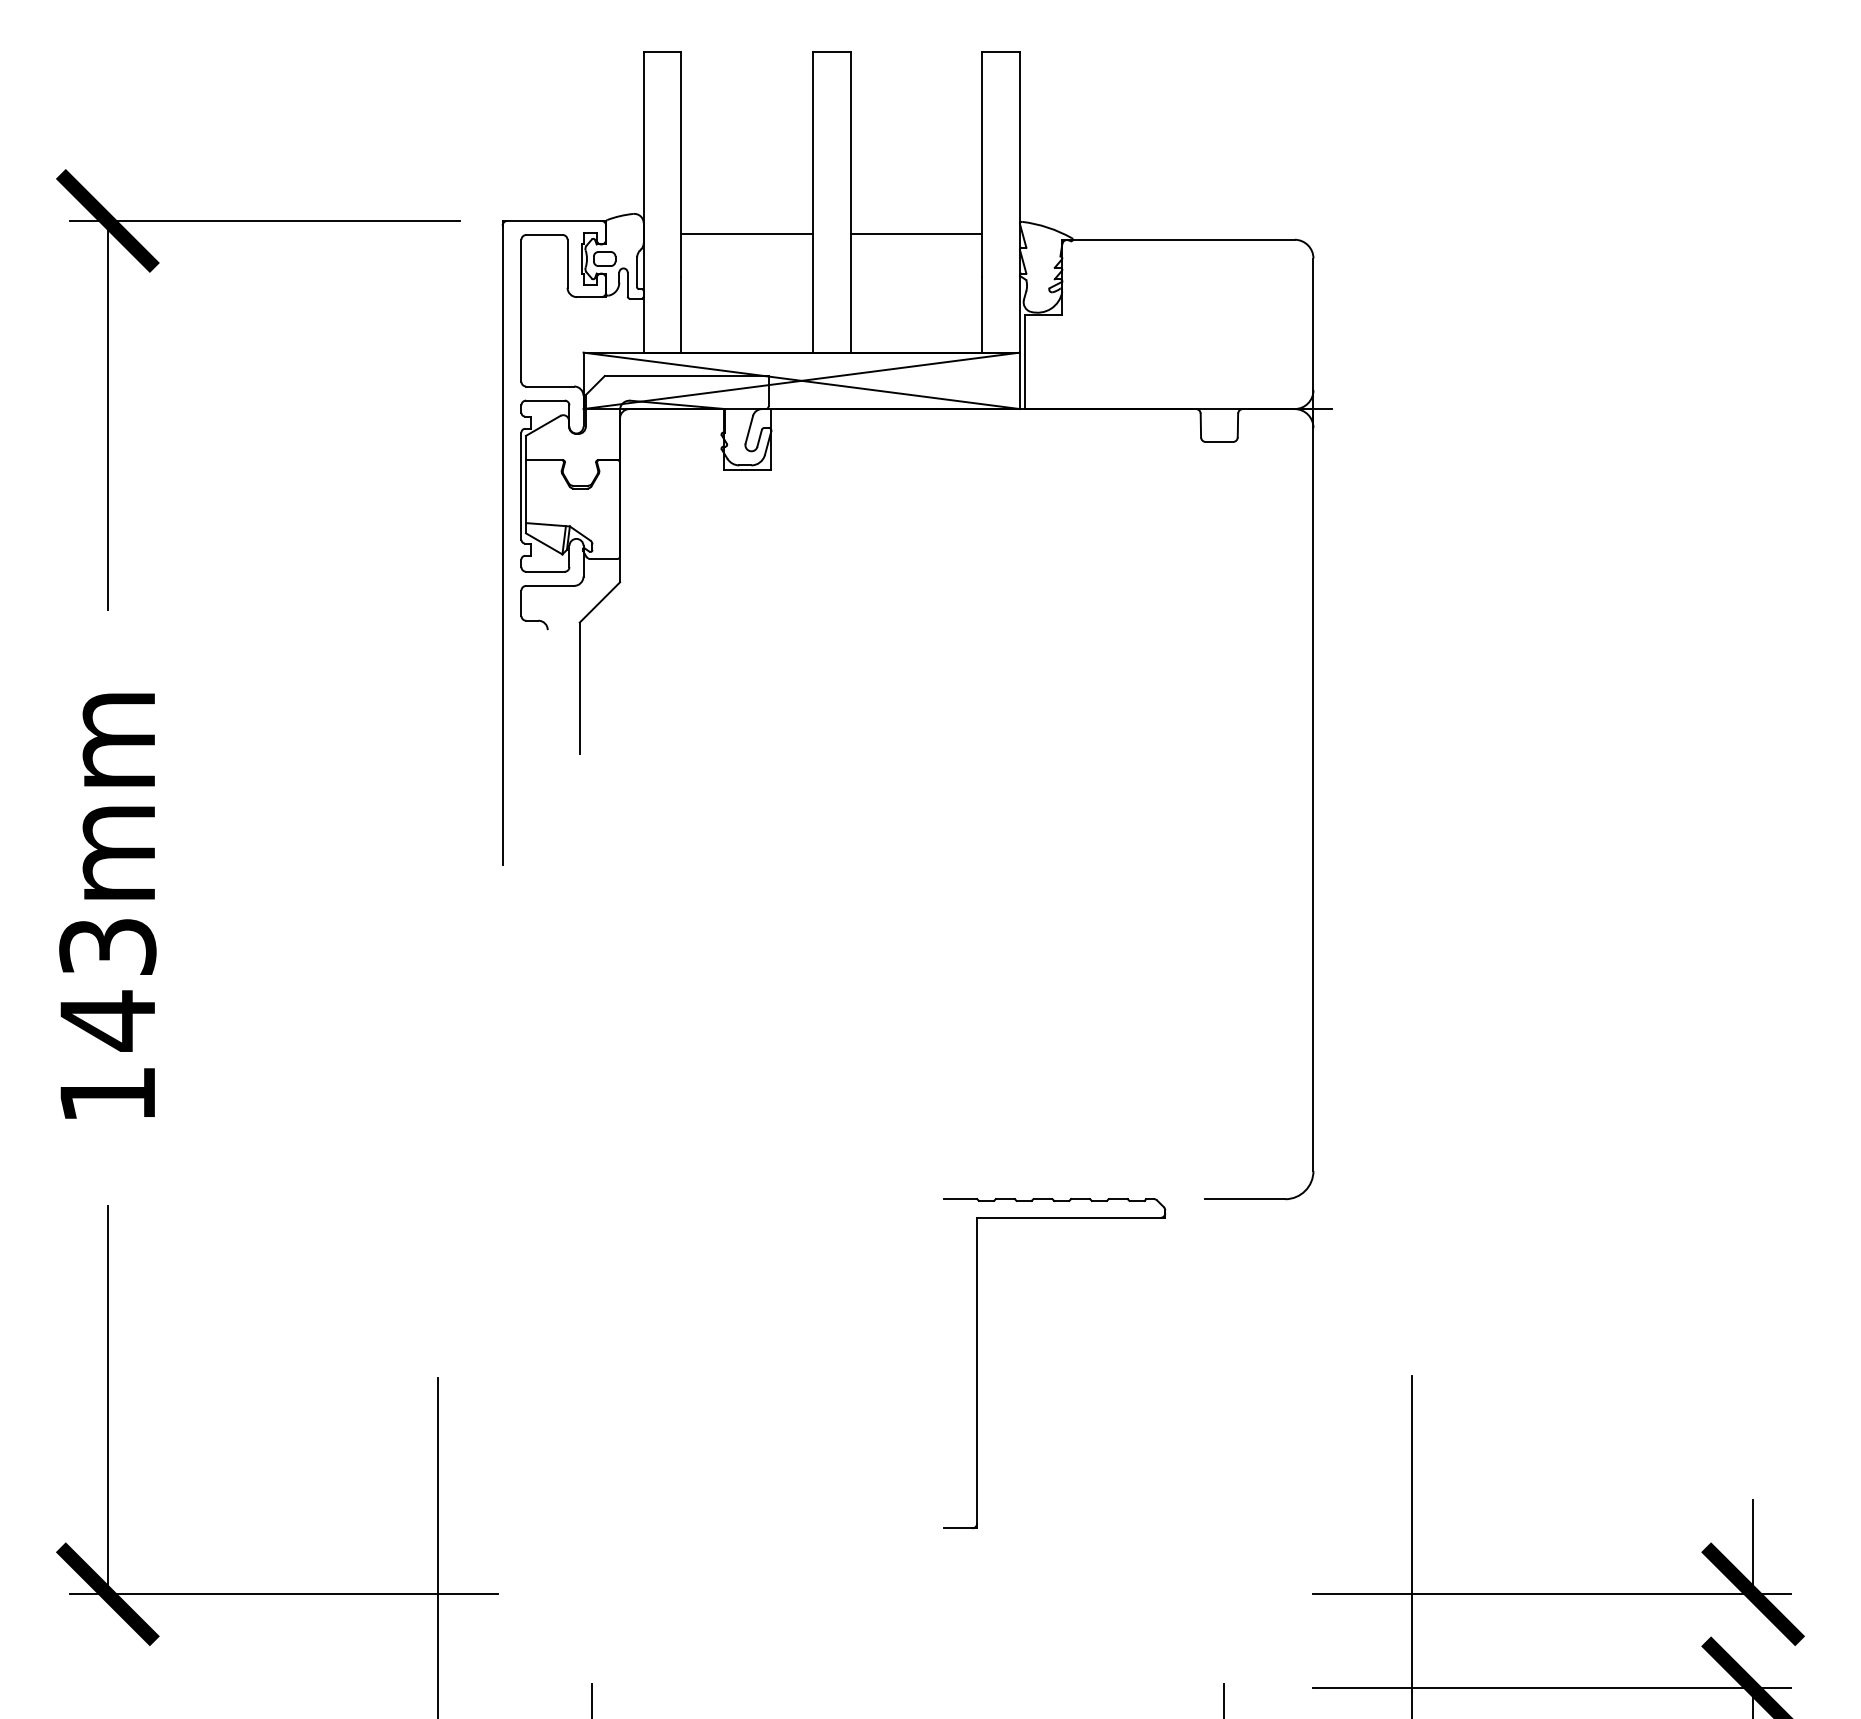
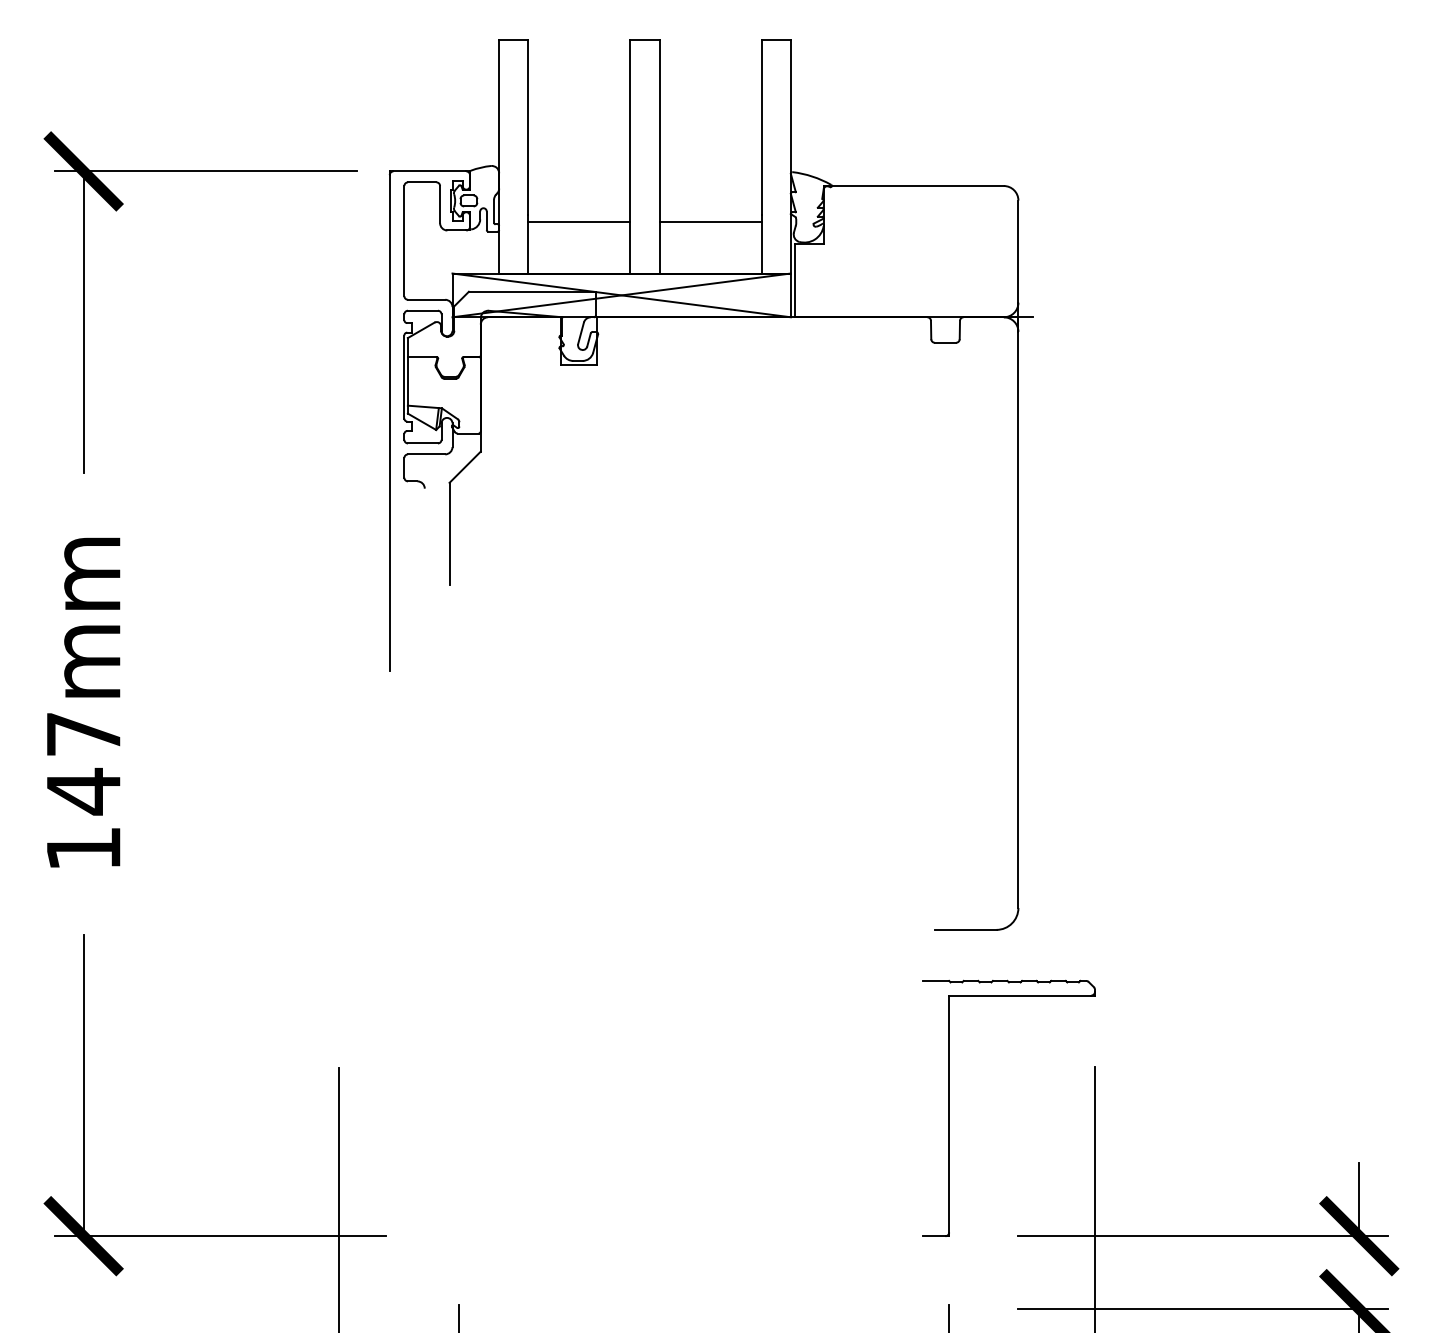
line: (747, 233) -> (579, 222), moved
line: (916, 233) -> (710, 222), moved
text: (107, 946) -> (83, 733), 143mm -> 147mm
part: (977, 1363) -> (949, 1108), moved

